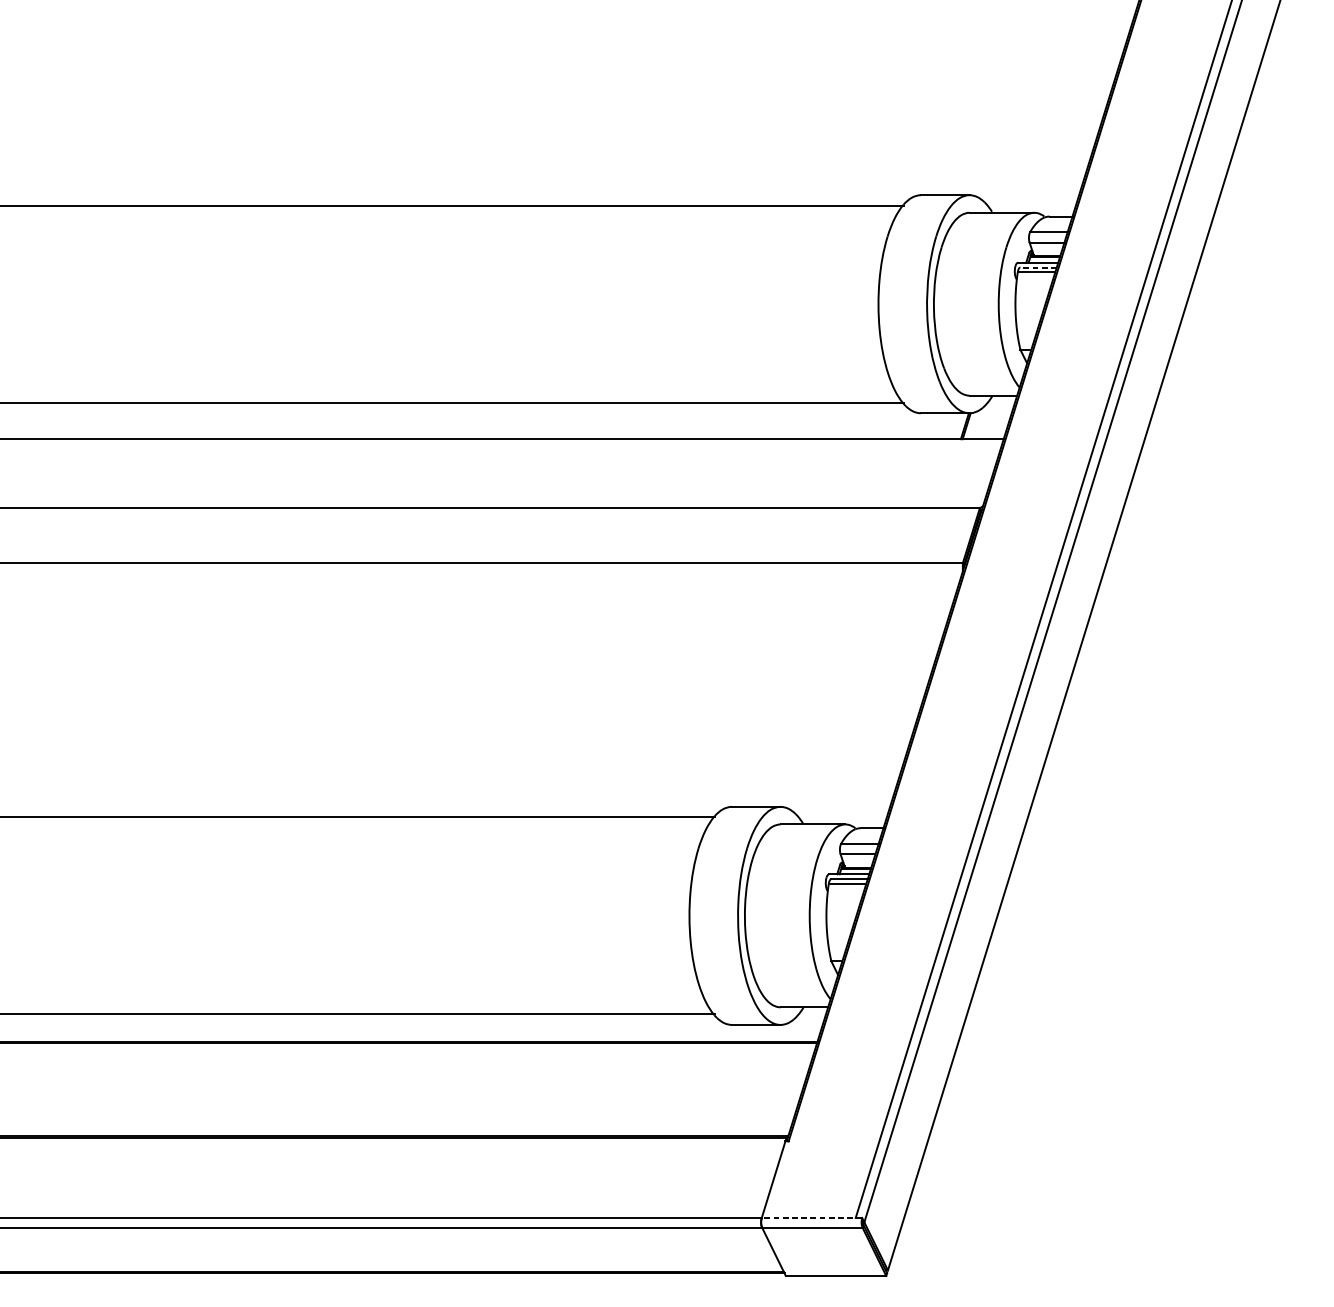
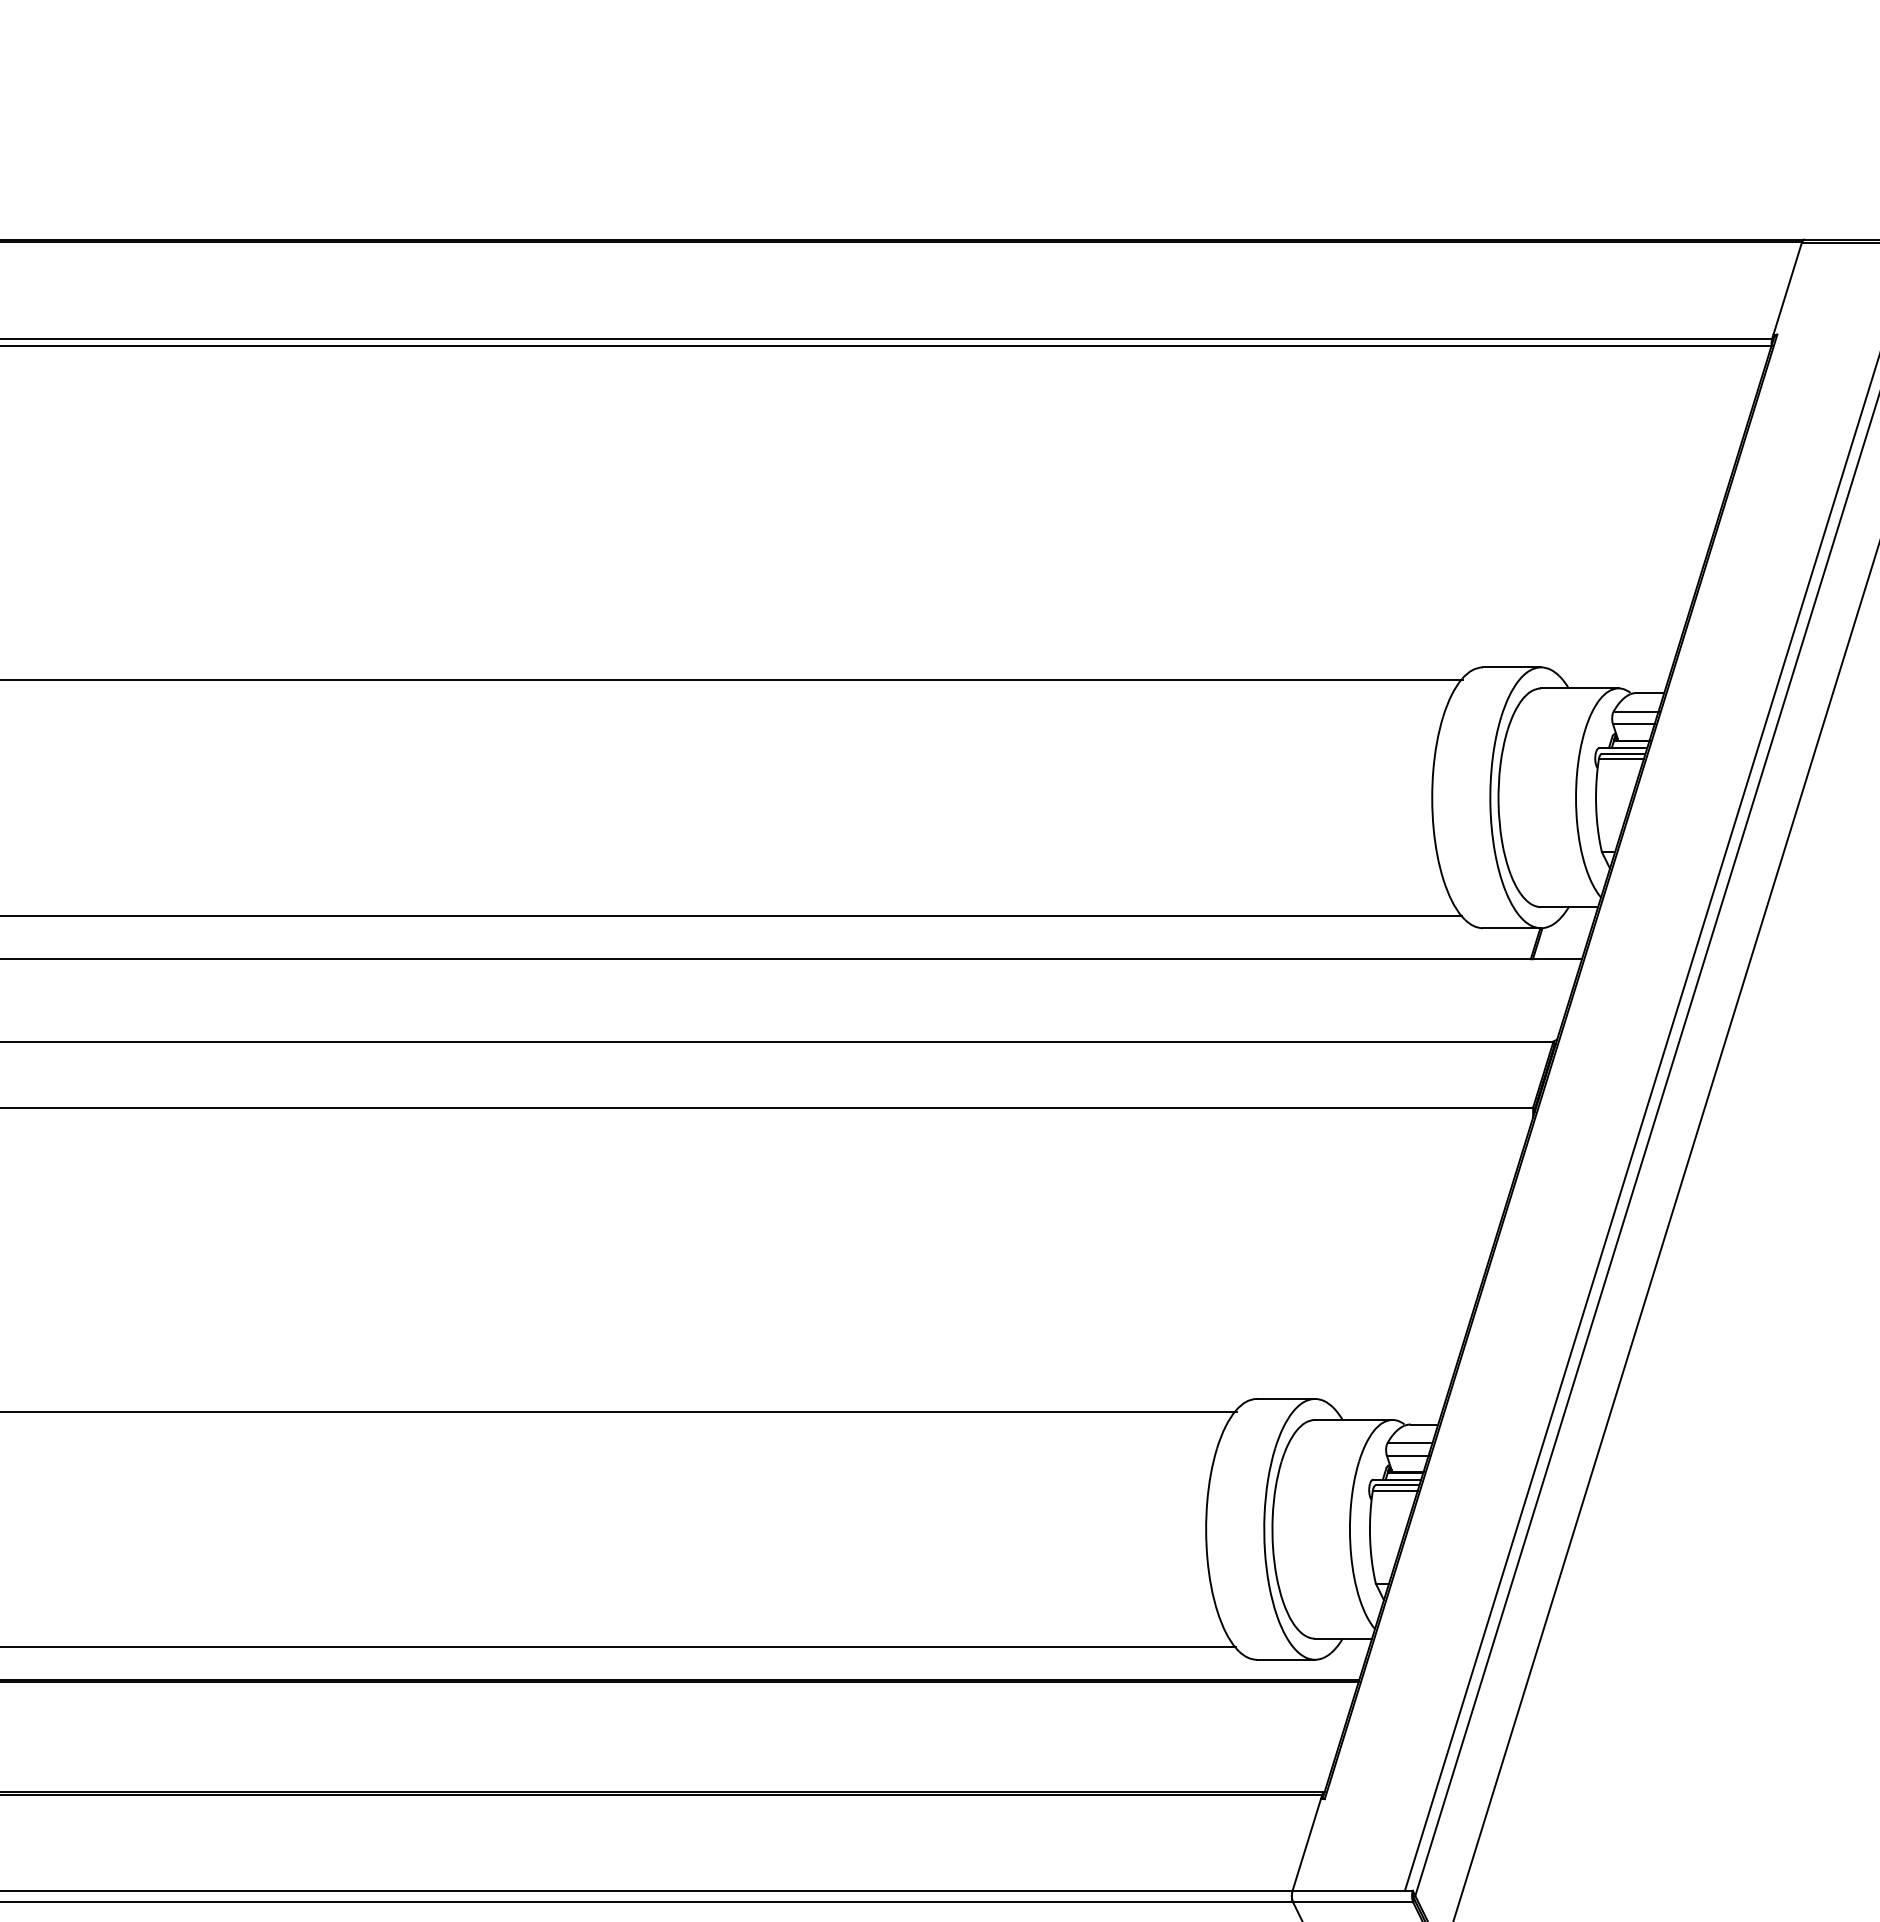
line: (1038, 267) -> (1623, 753), dashed -> solid
line: (811, 1217) -> (1352, 1890), dashed -> solid

